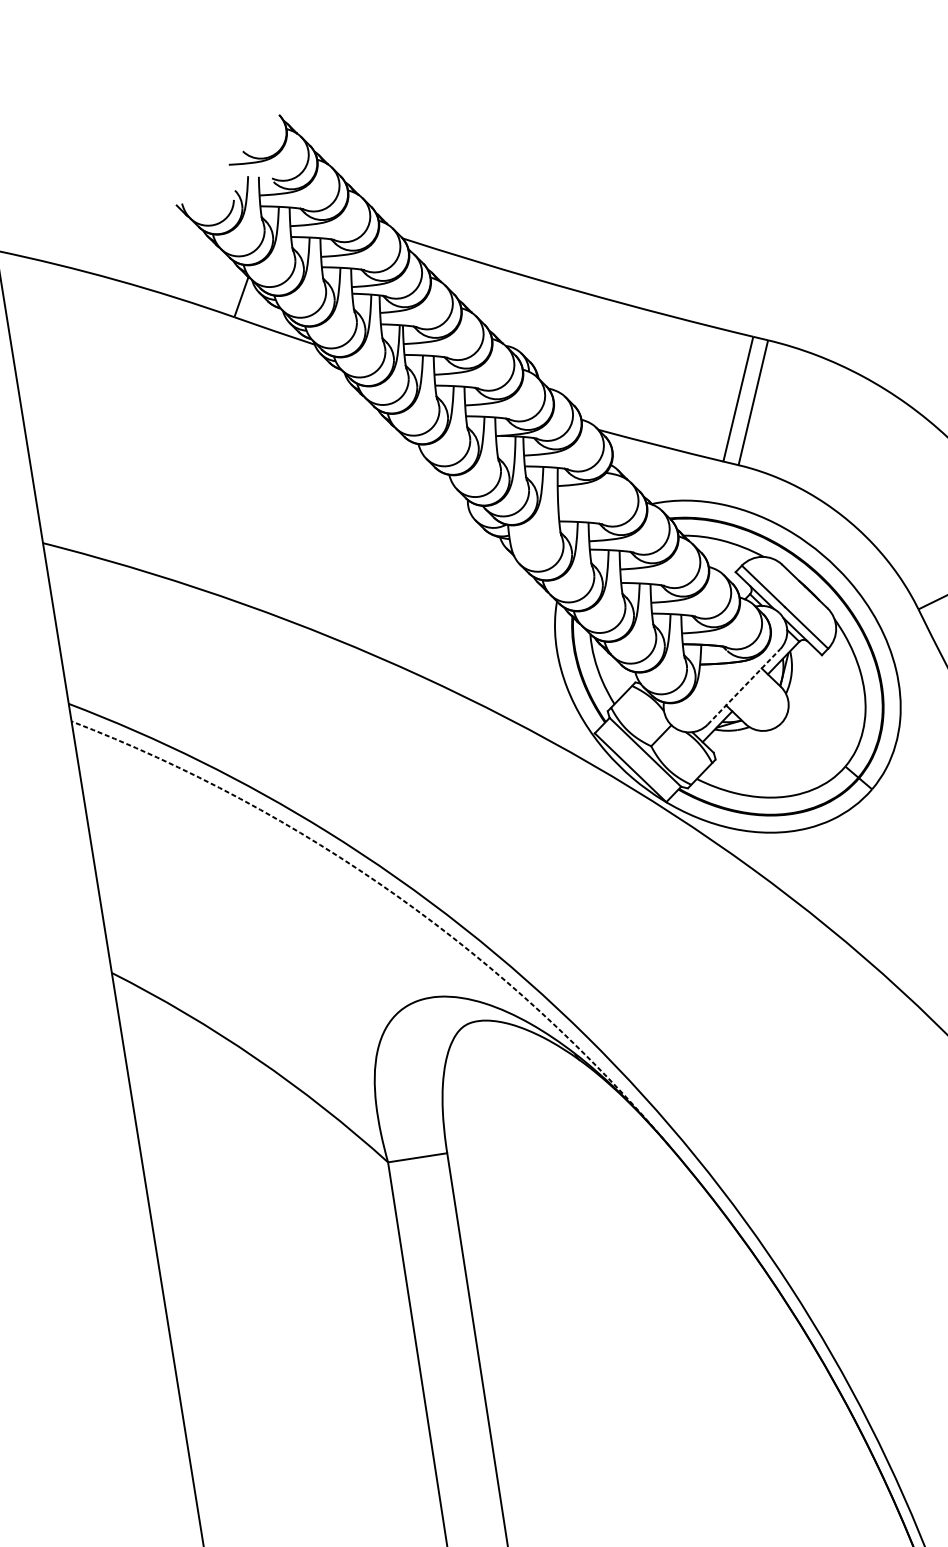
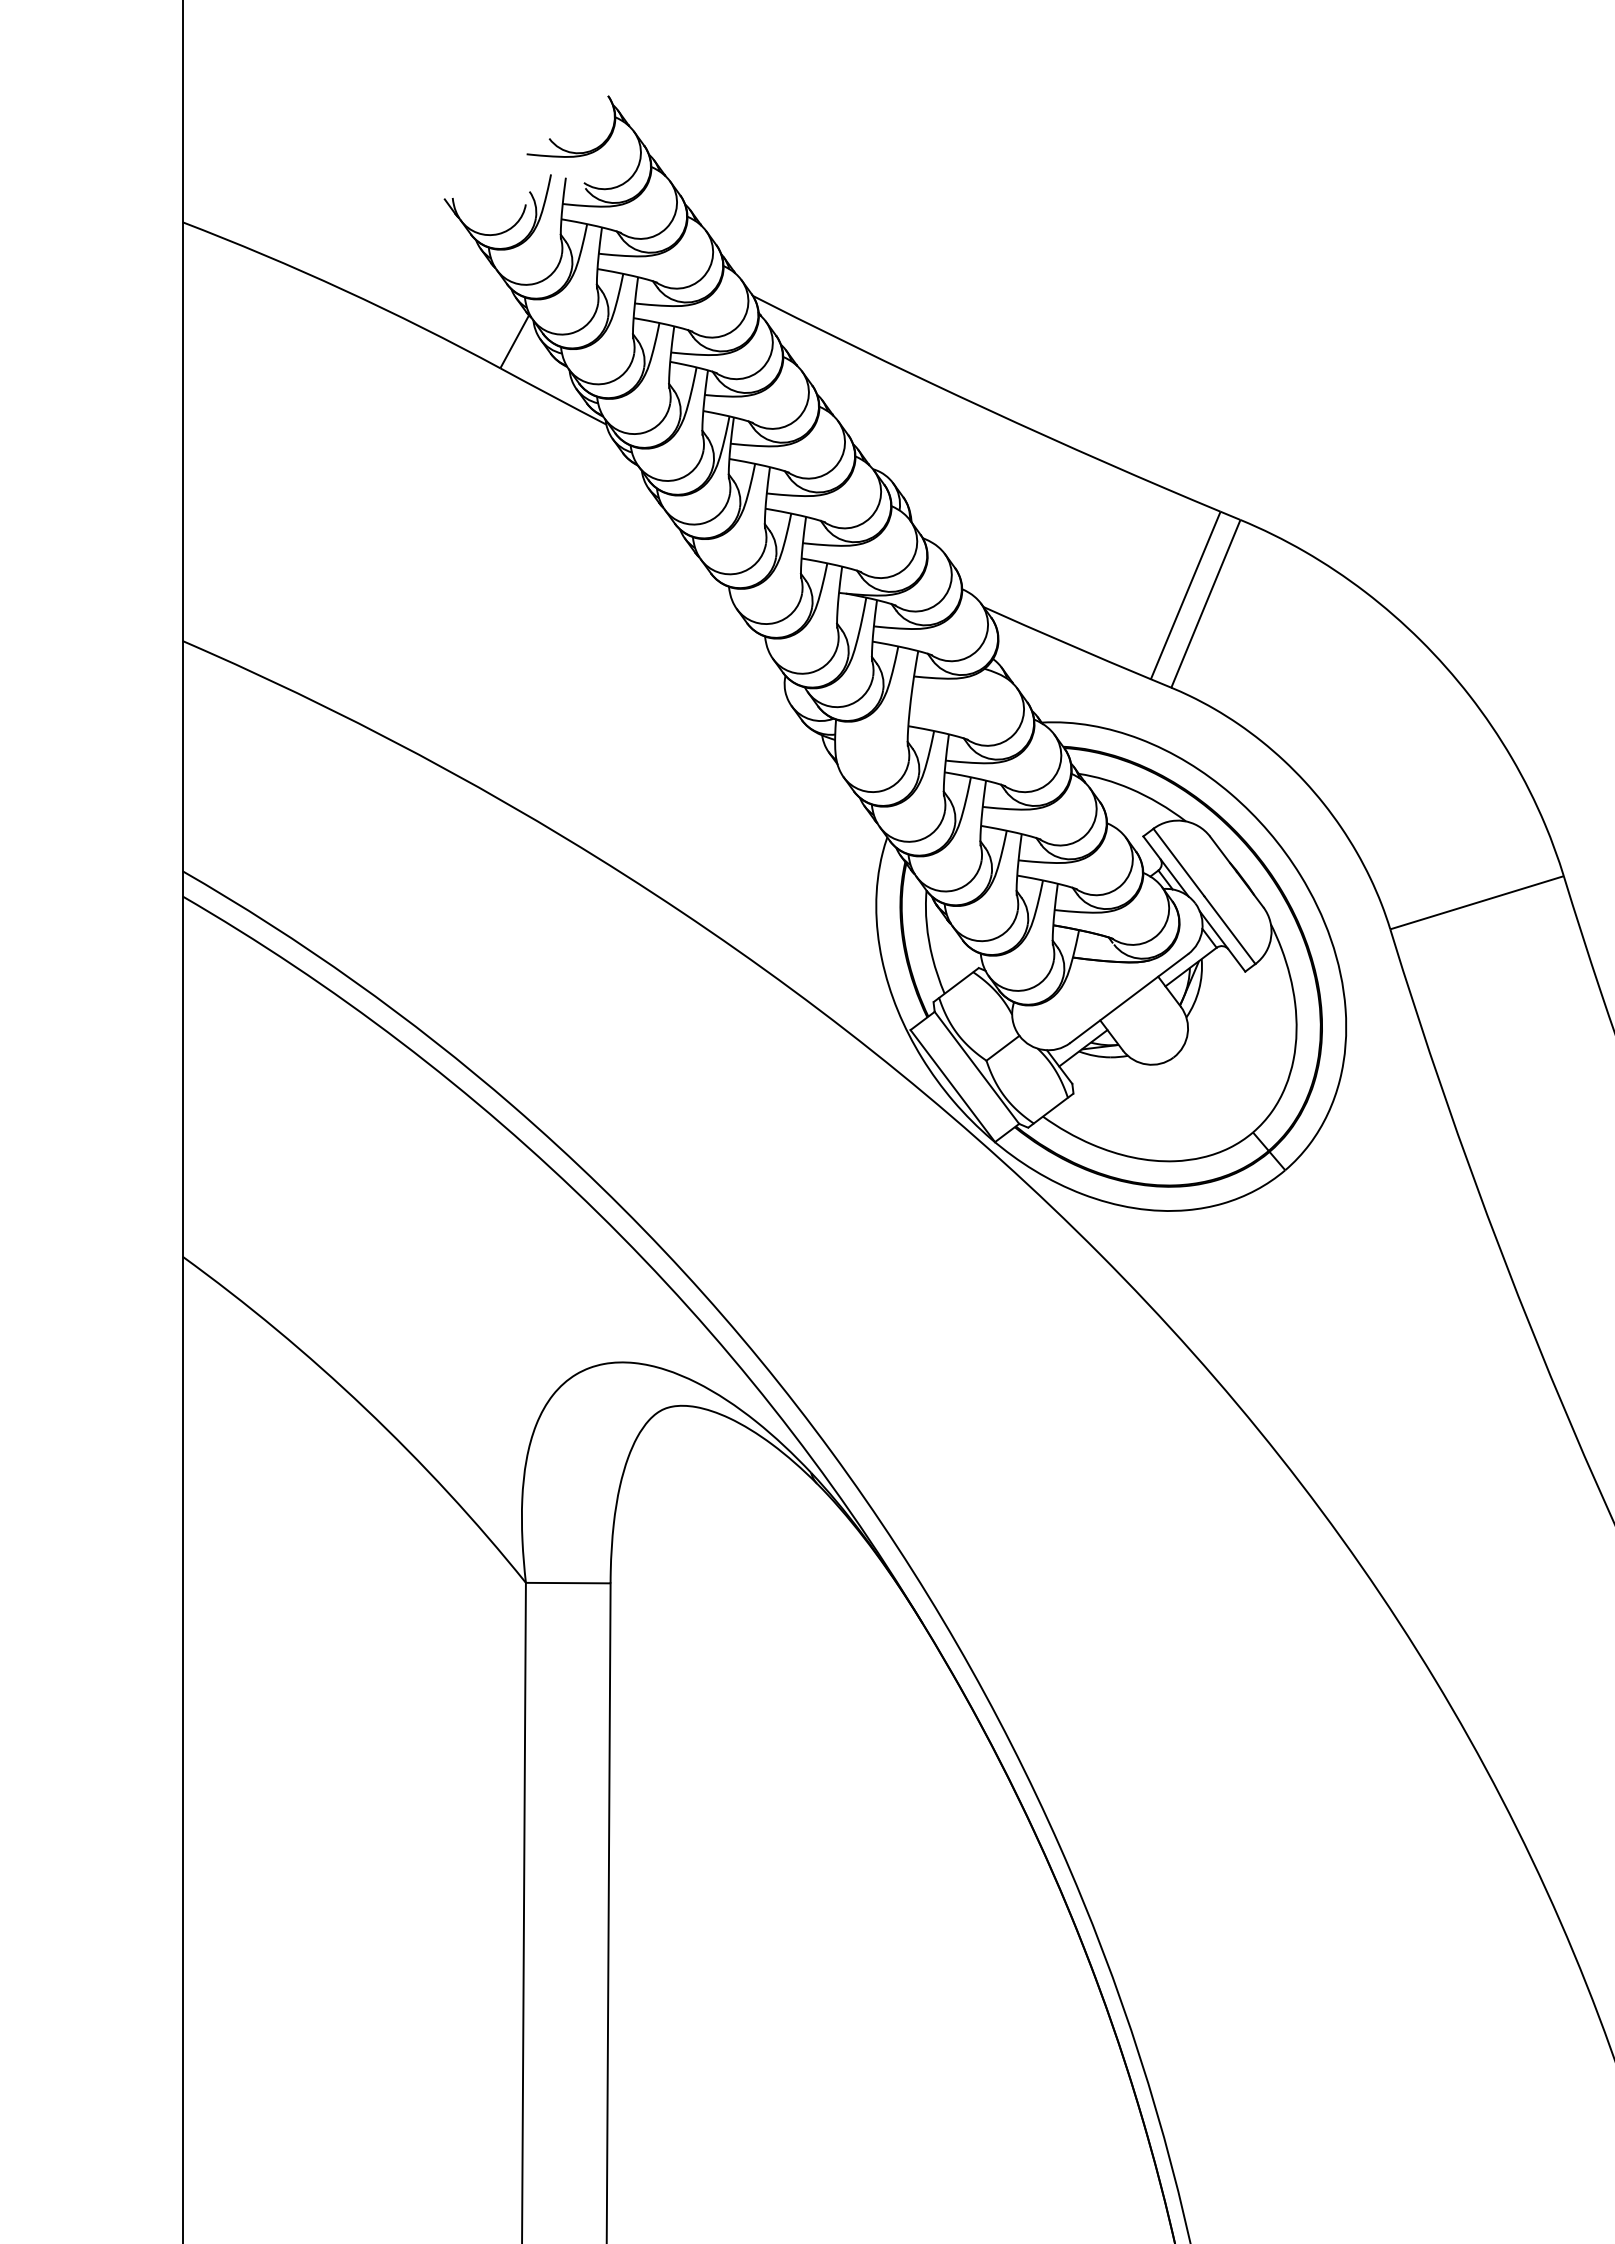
line: (744, 686) -> (1129, 998), dashed -> solid
arc: (397, 896) -> (598, 1213), dashed -> solid

